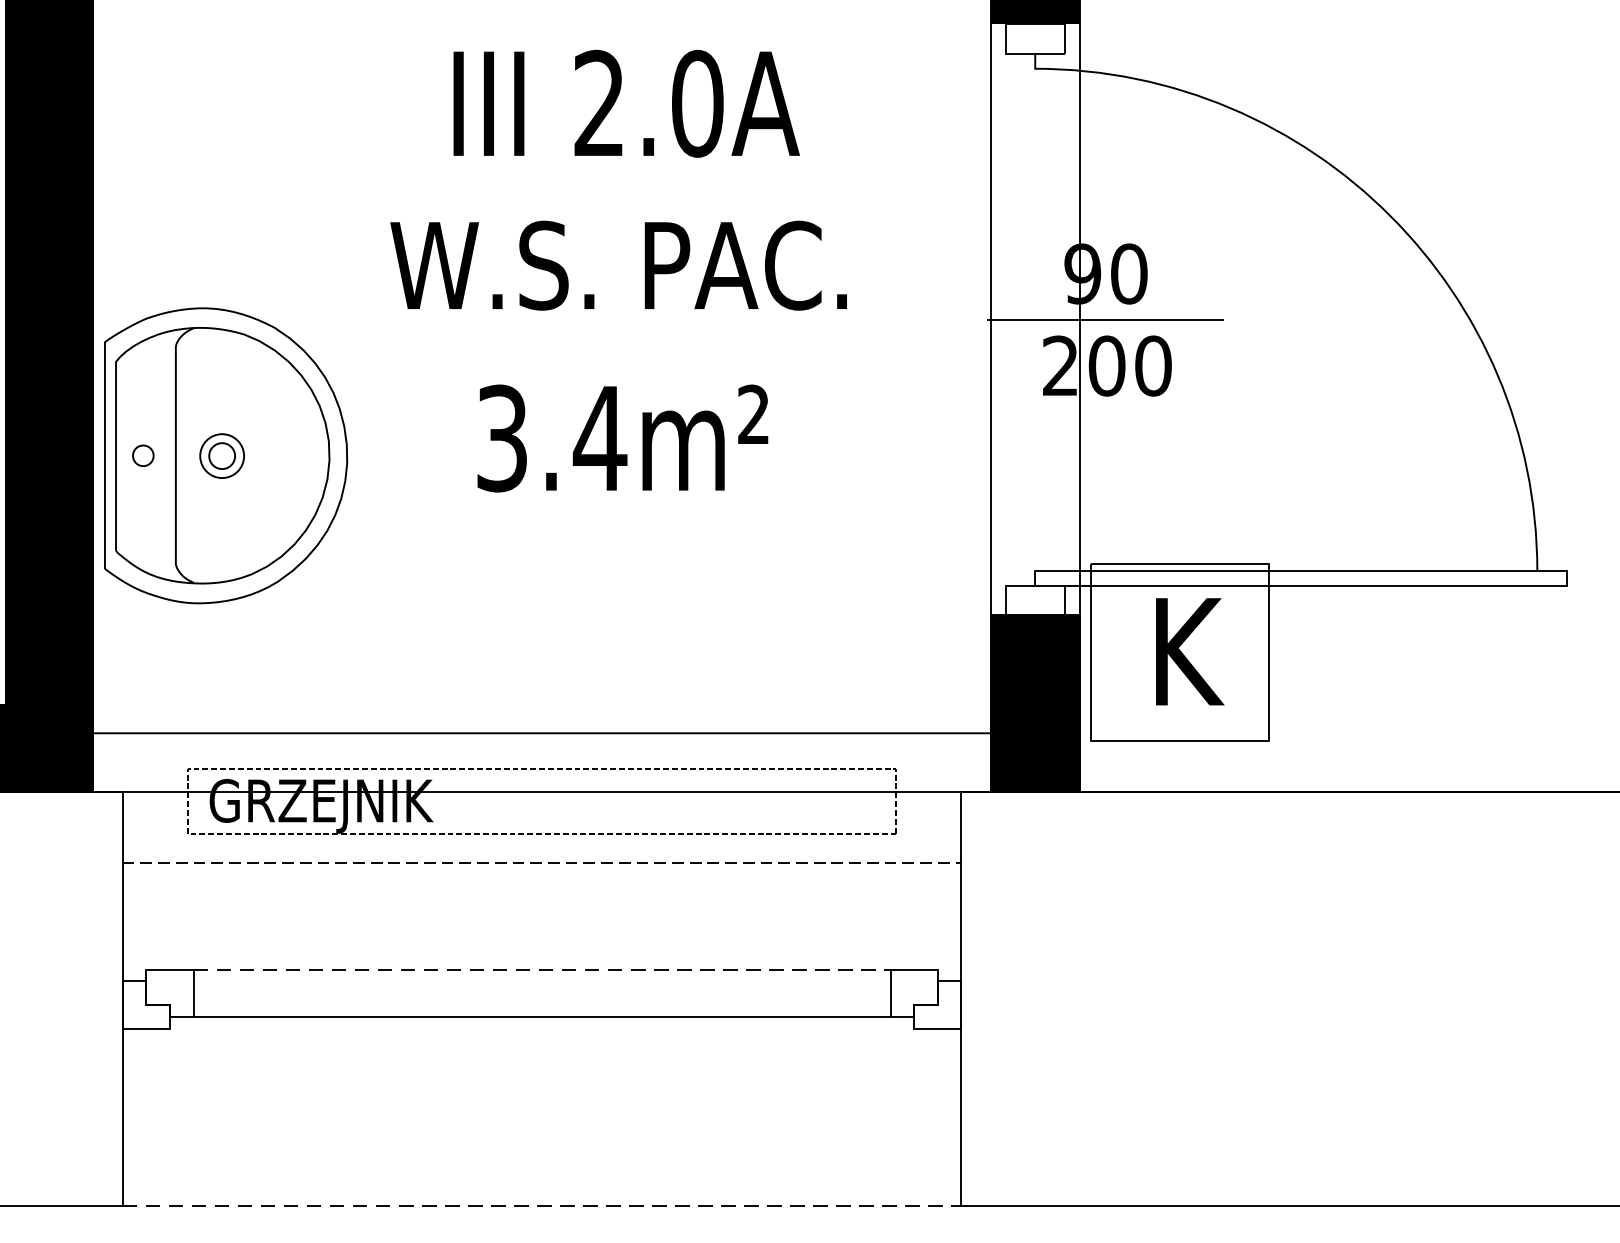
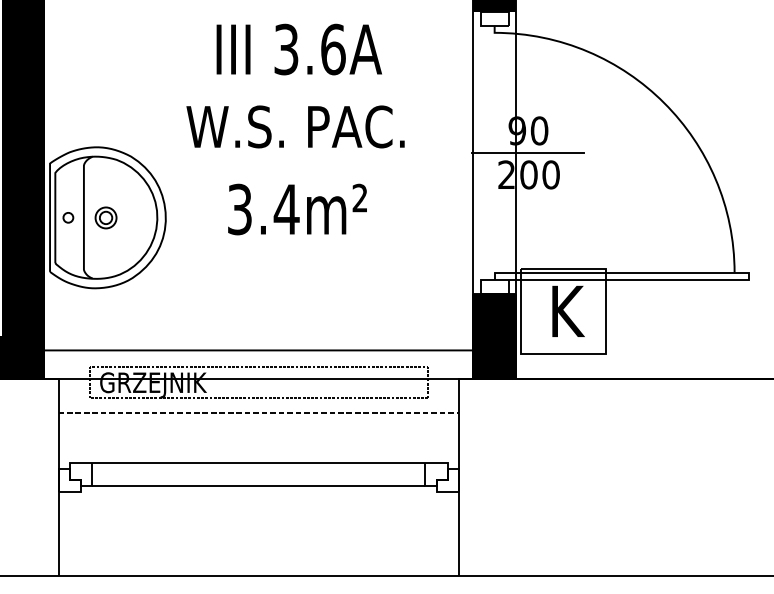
text: (647, 103) -> (309, 49), 2.0A -> 3.6A
line: (541, 969) -> (258, 463), dashed -> solid
line: (543, 1206) -> (259, 576), dashed -> solid

